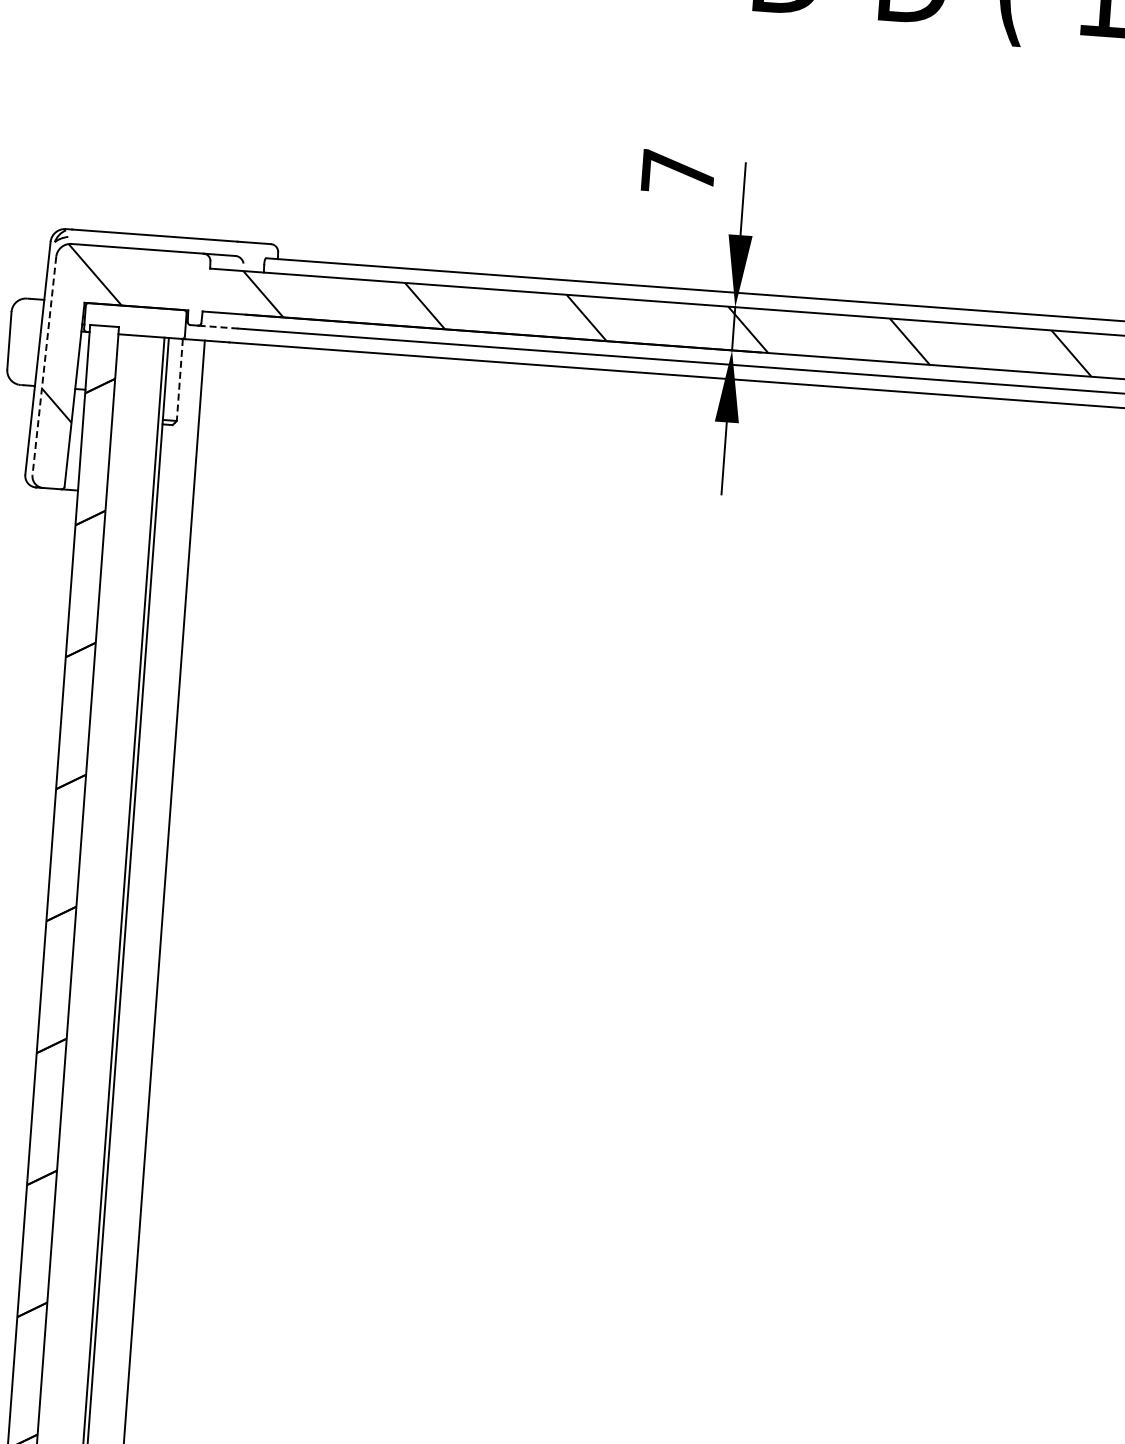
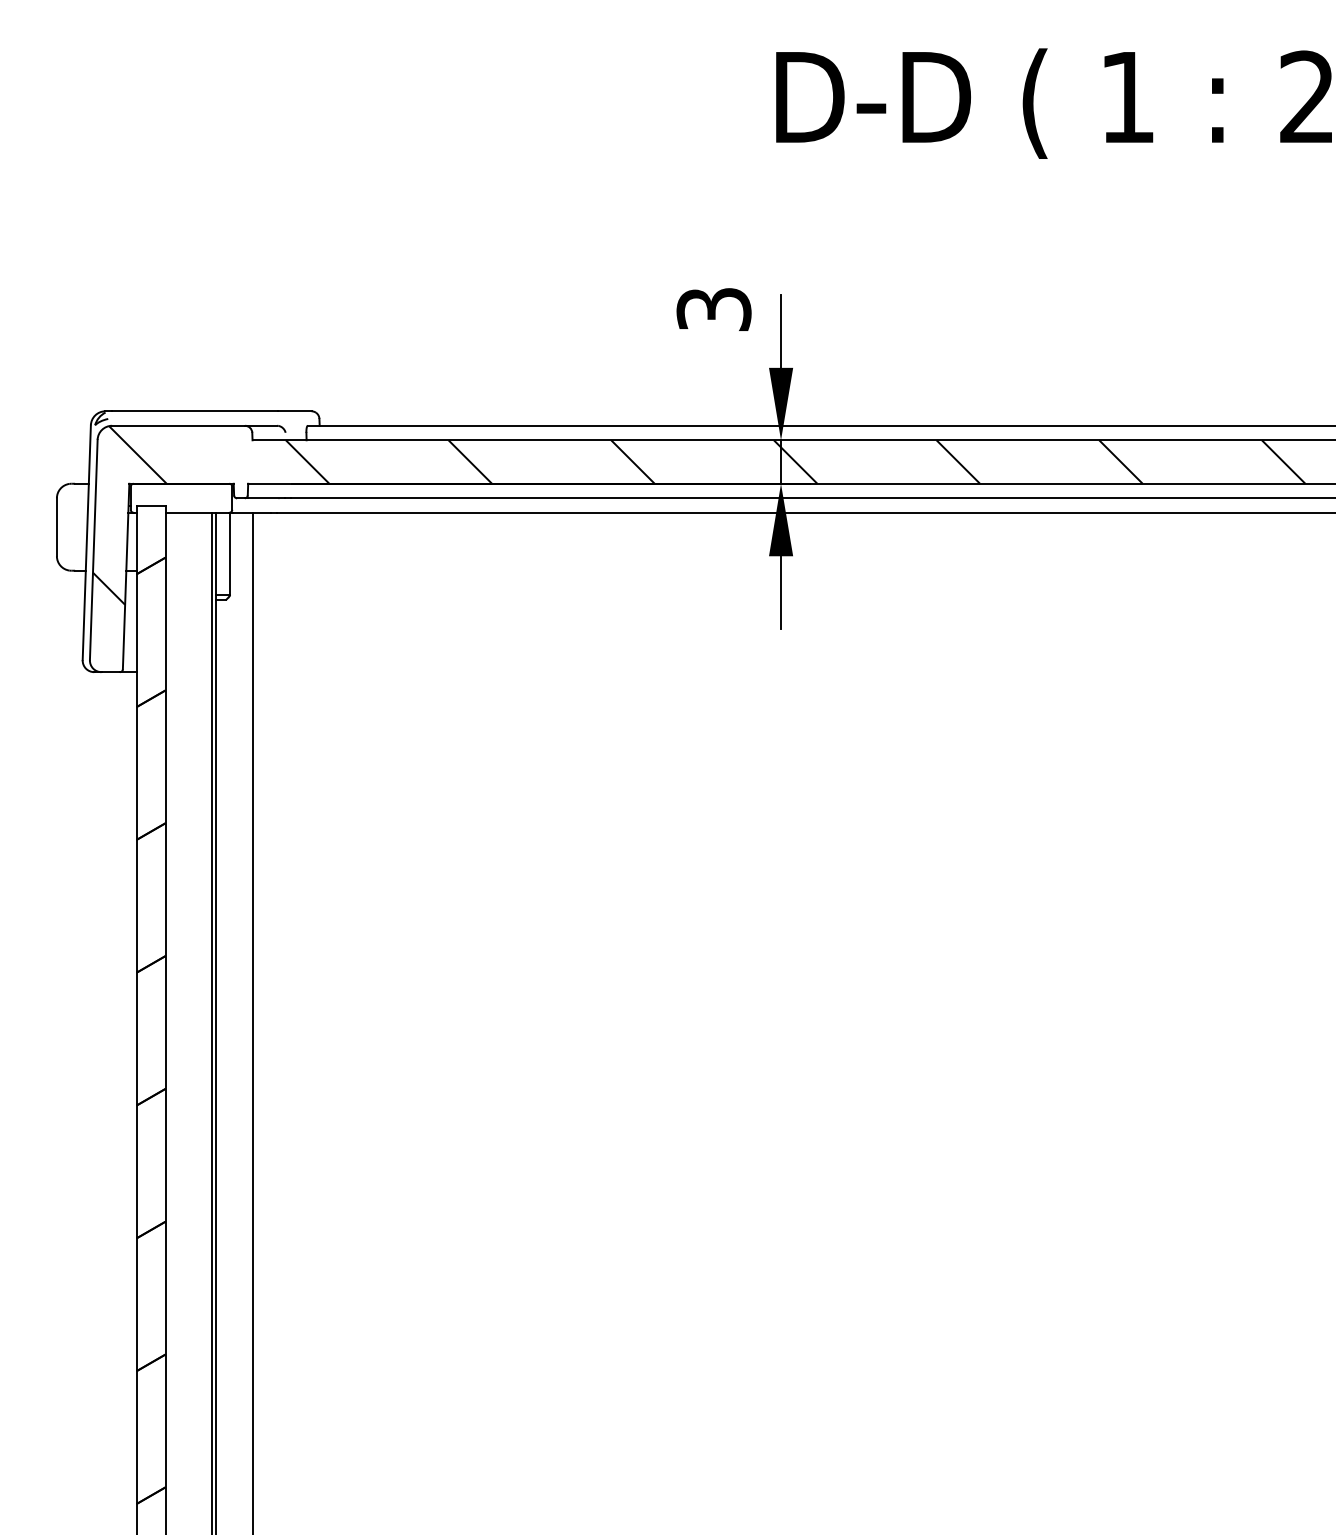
text: (677, 172) -> (713, 309), 7 -> 3
line: (219, 327) -> (266, 498), dashed -> solid
line: (44, 366) -> (93, 550), dashed -> solid
line: (179, 380) -> (230, 554), dashed -> solid

